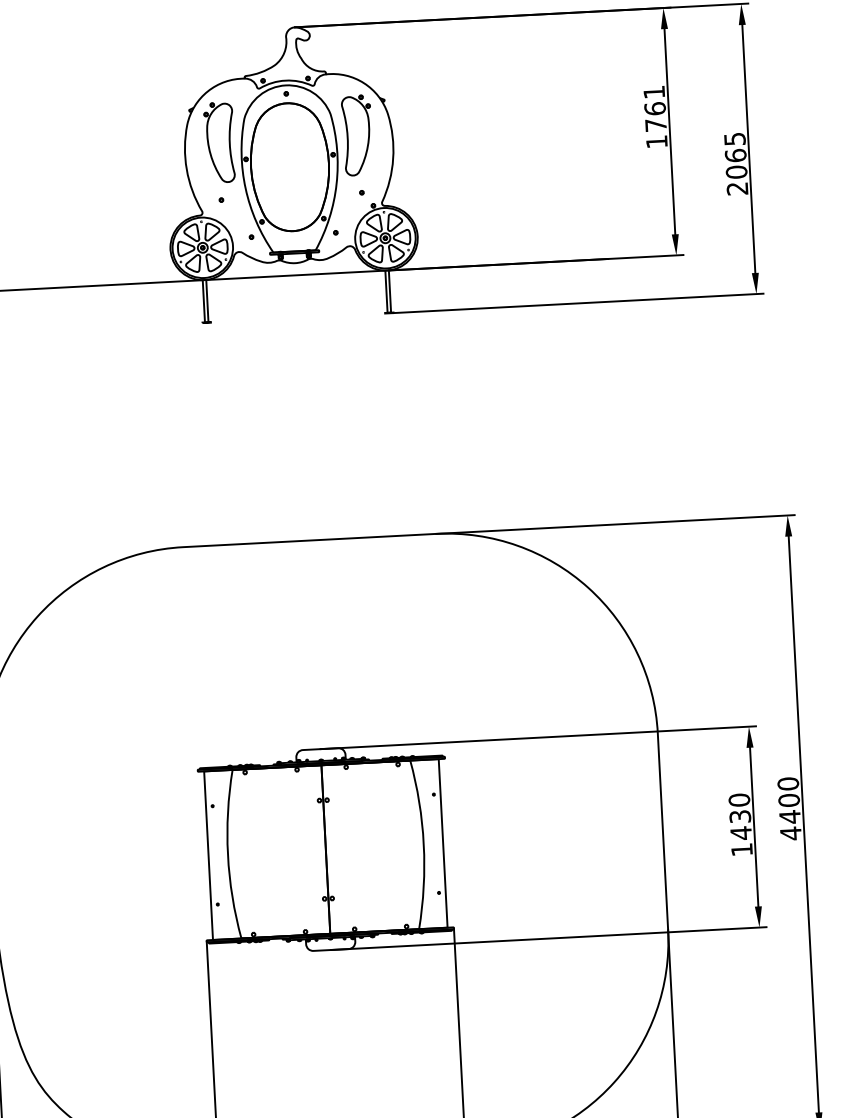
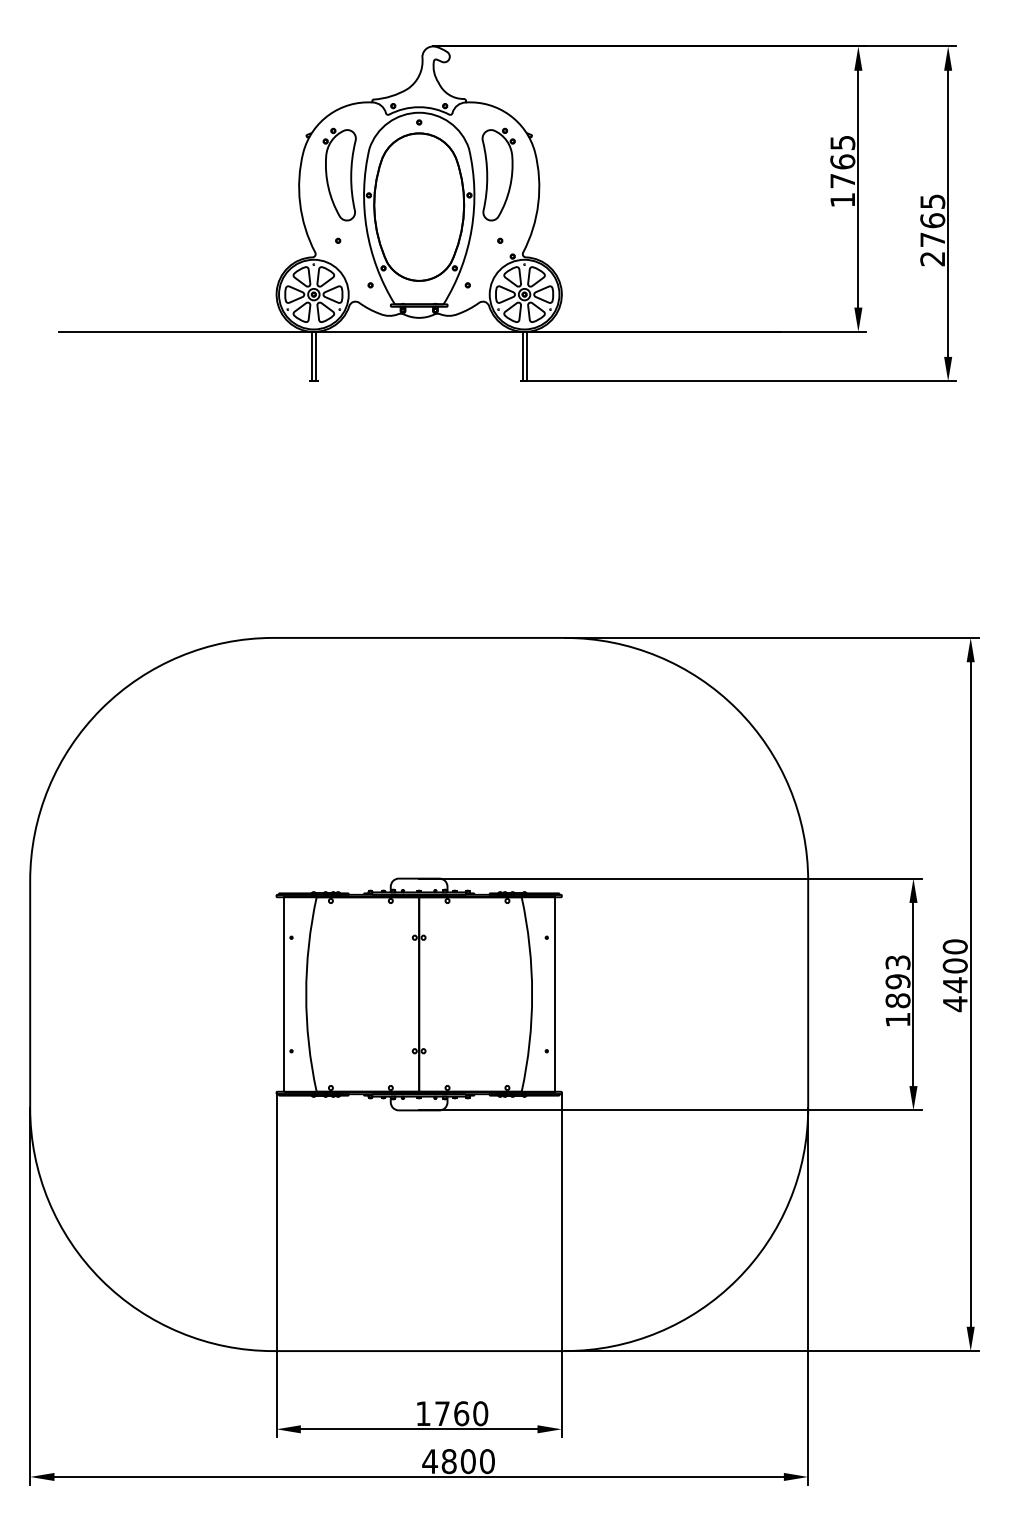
text: (654, 92) -> (842, 143), 1761 -> 1765
text: (736, 171) -> (932, 239), 2065 -> 2765
text: (739, 816) -> (897, 981), 1430 -> 1893

